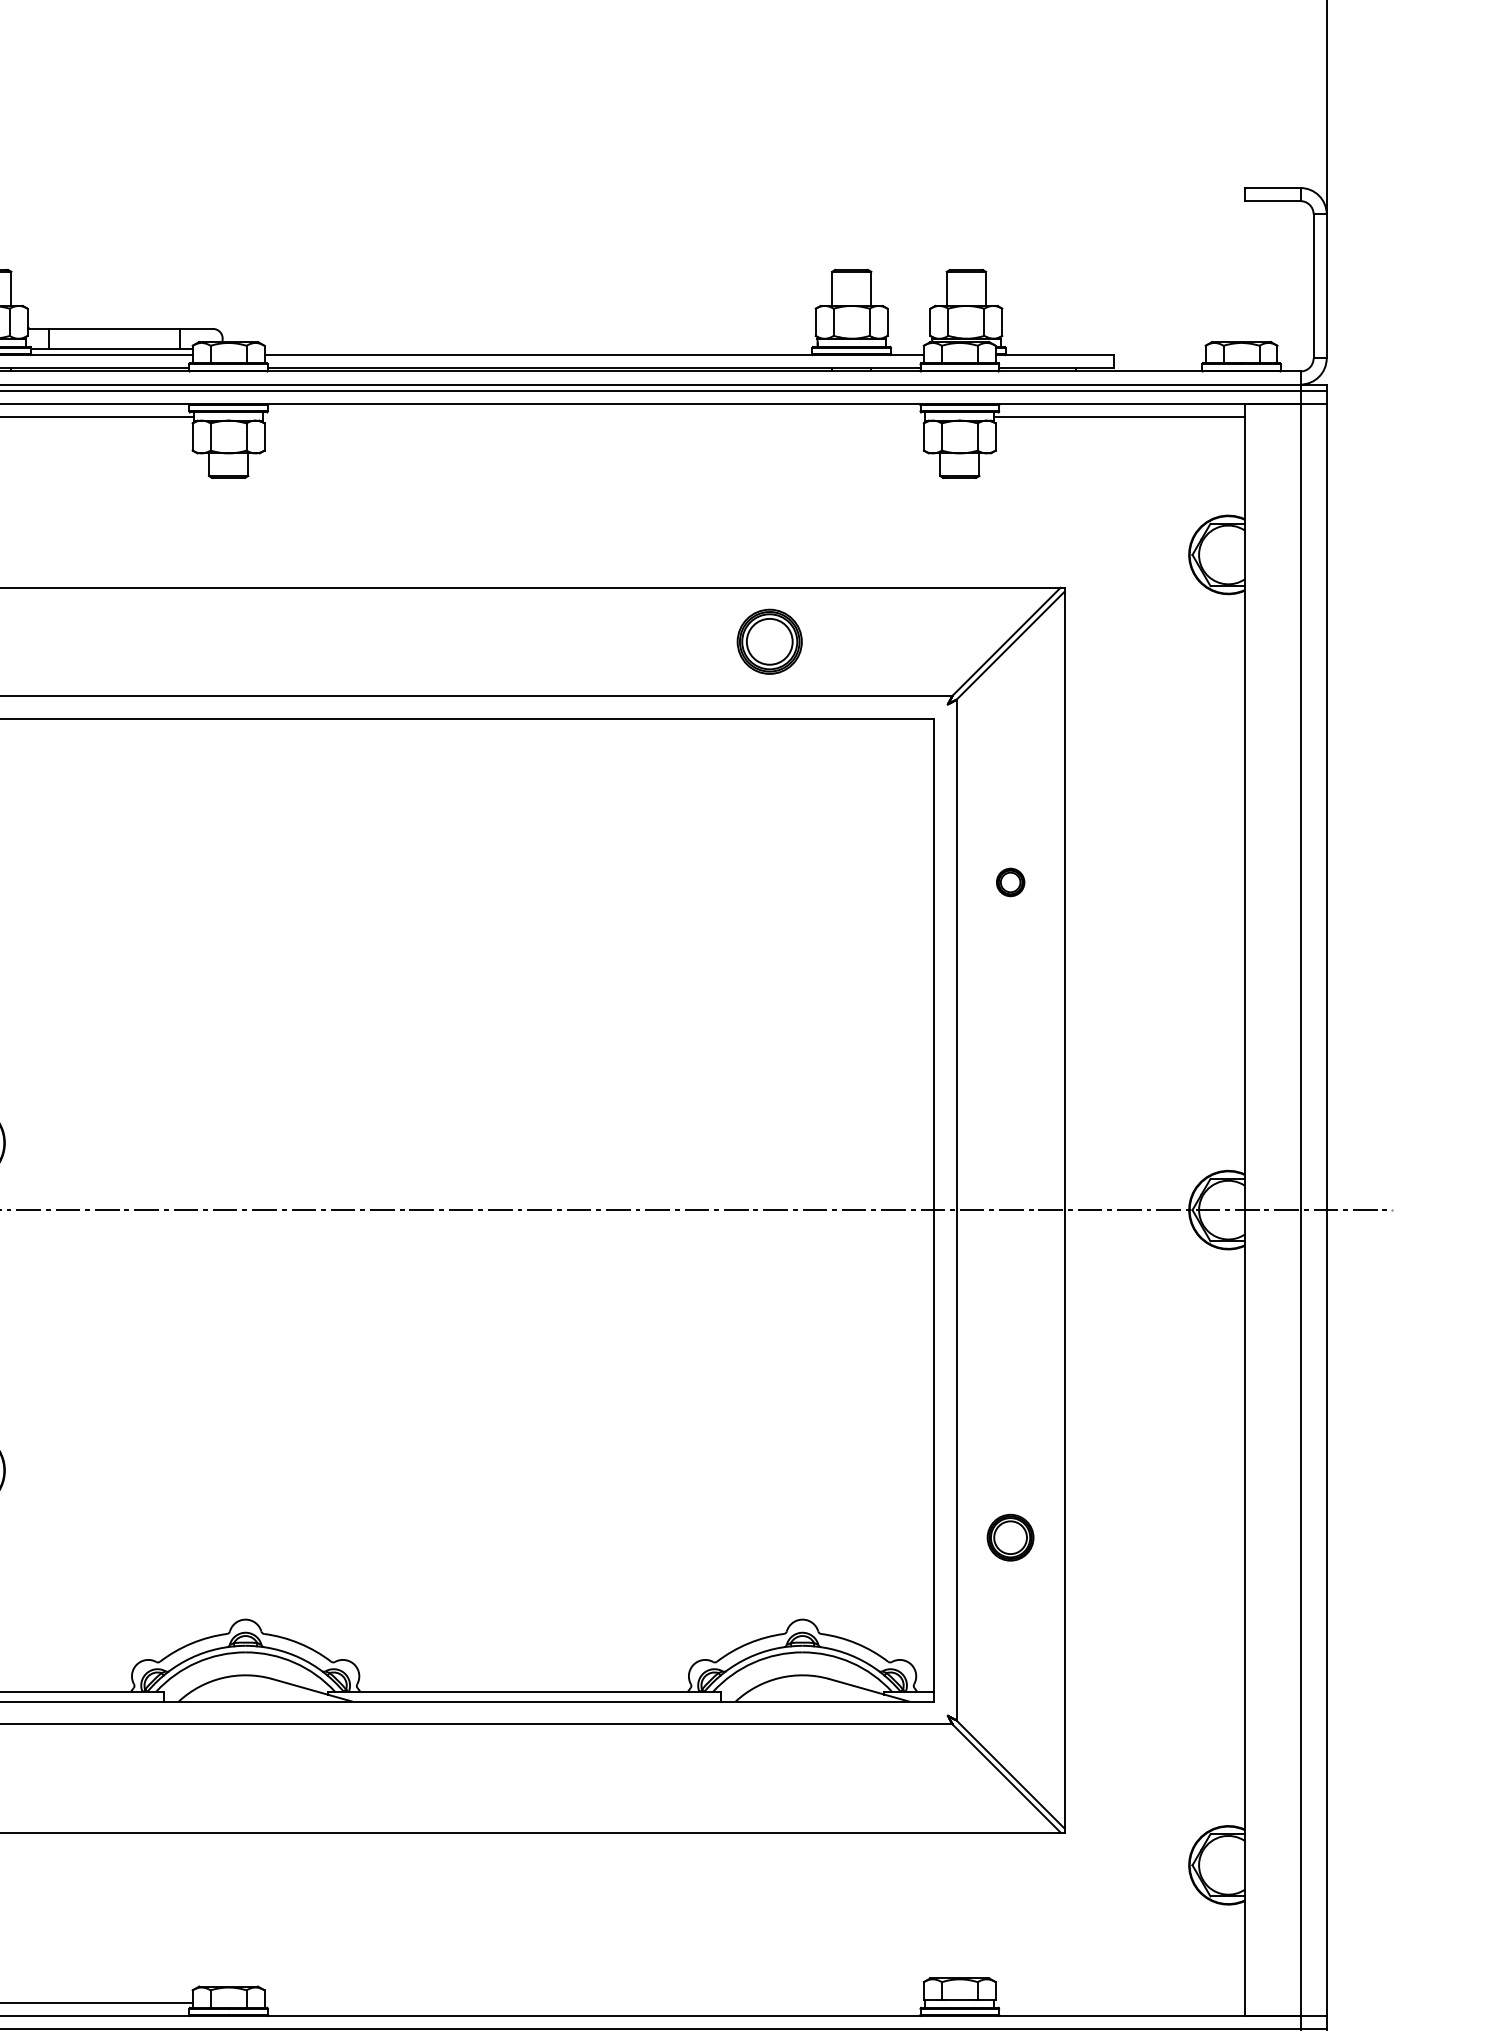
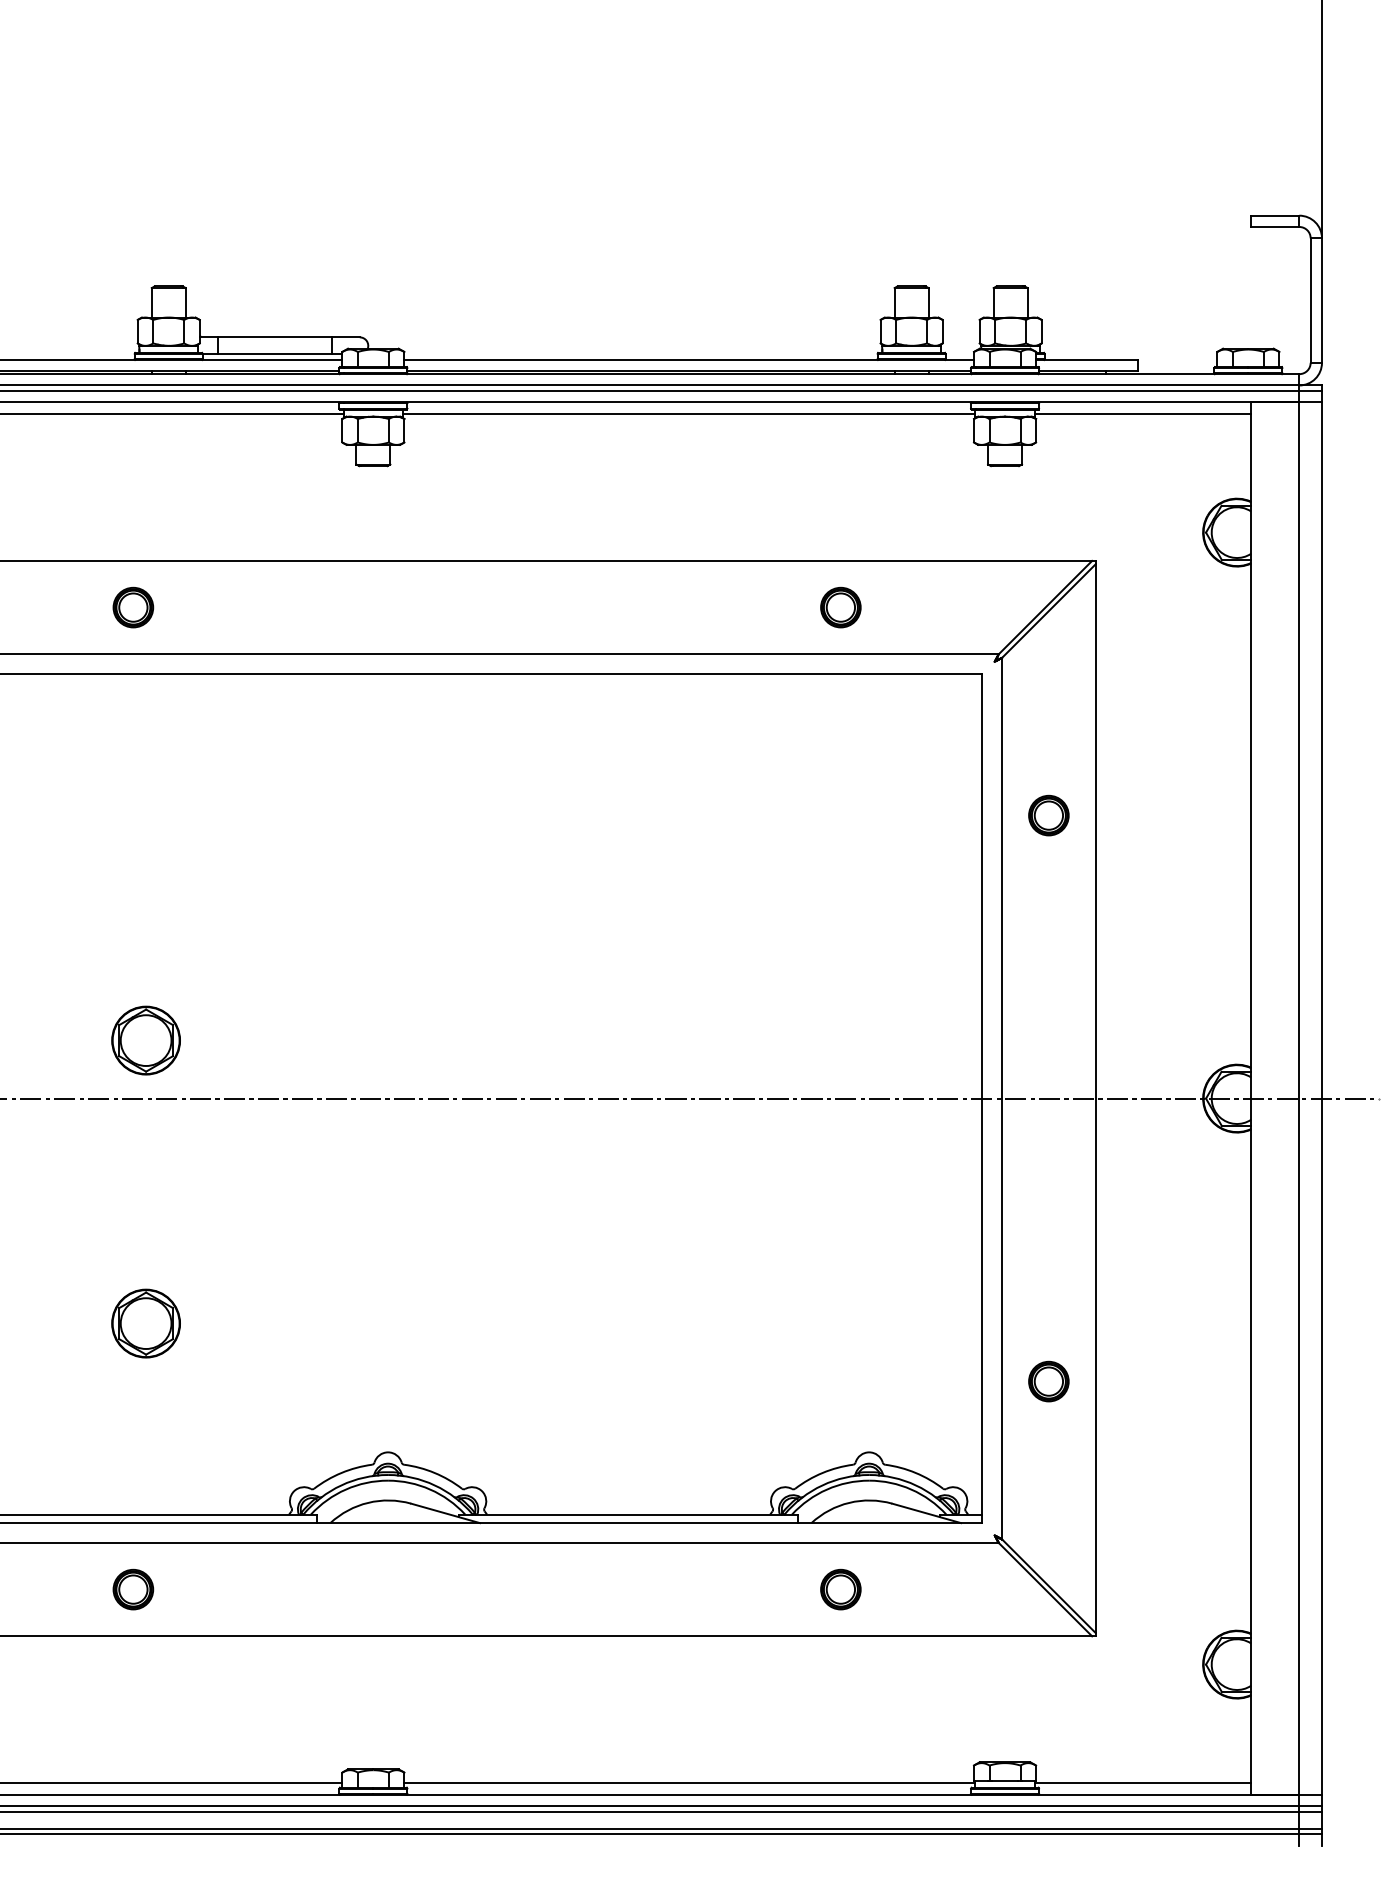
line: (594, 417) -> (689, 413), added
part: (769, 641) -> (840, 607), size x0.71
part: (1010, 882) -> (1048, 815), size x1.67
part: (769, 1778) -> (840, 1589), added
line: (594, 2002) -> (689, 1783), added
line: (1118, 2002) -> (1142, 1783), added

